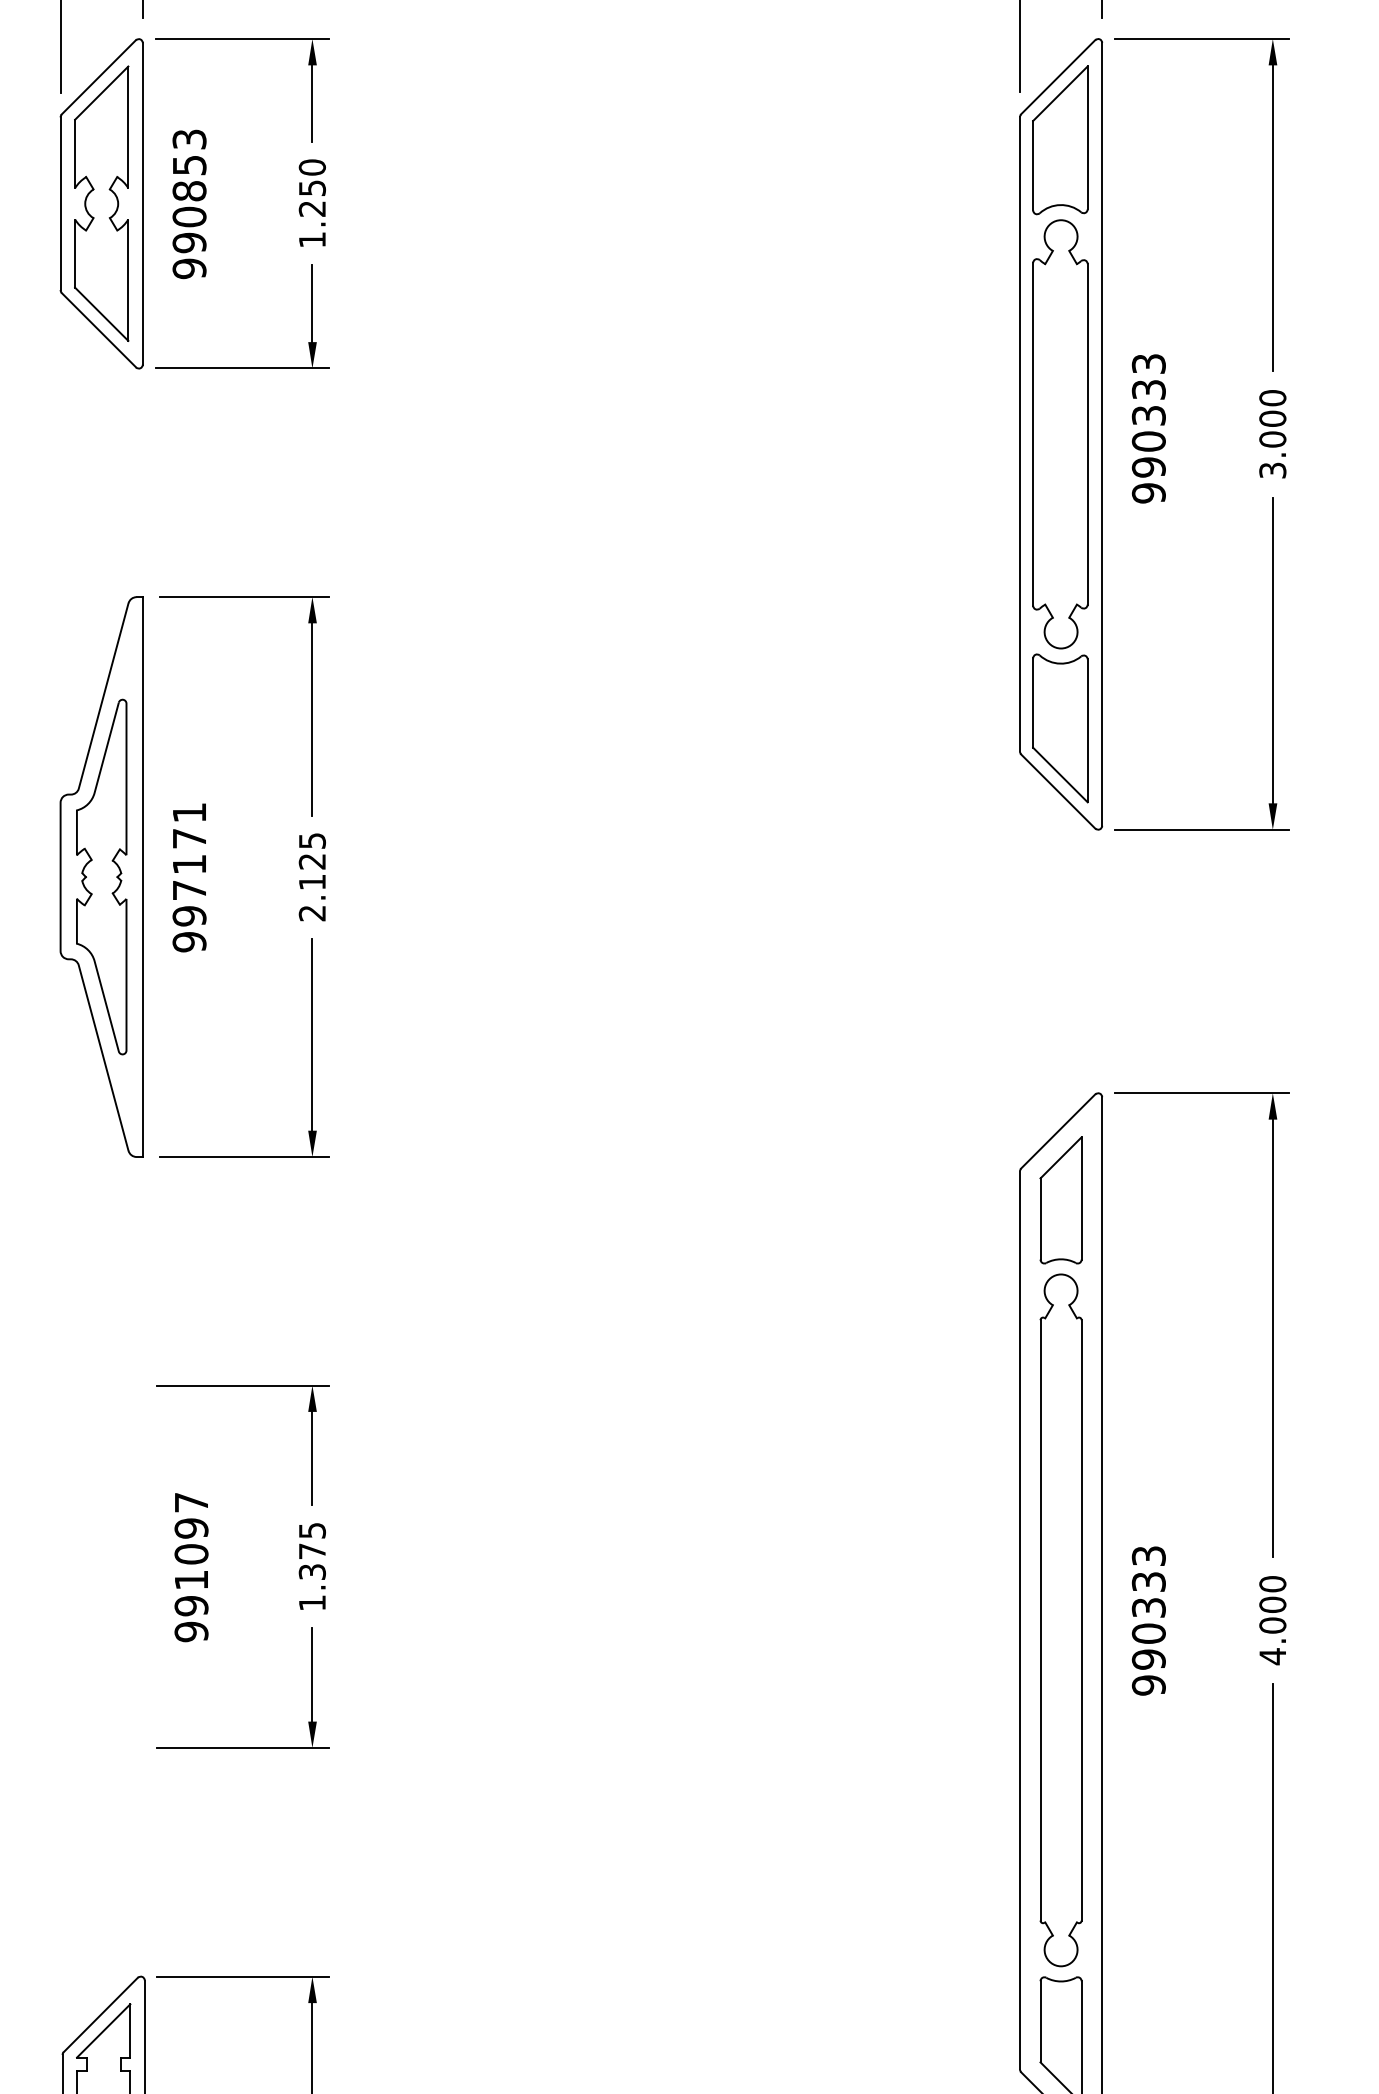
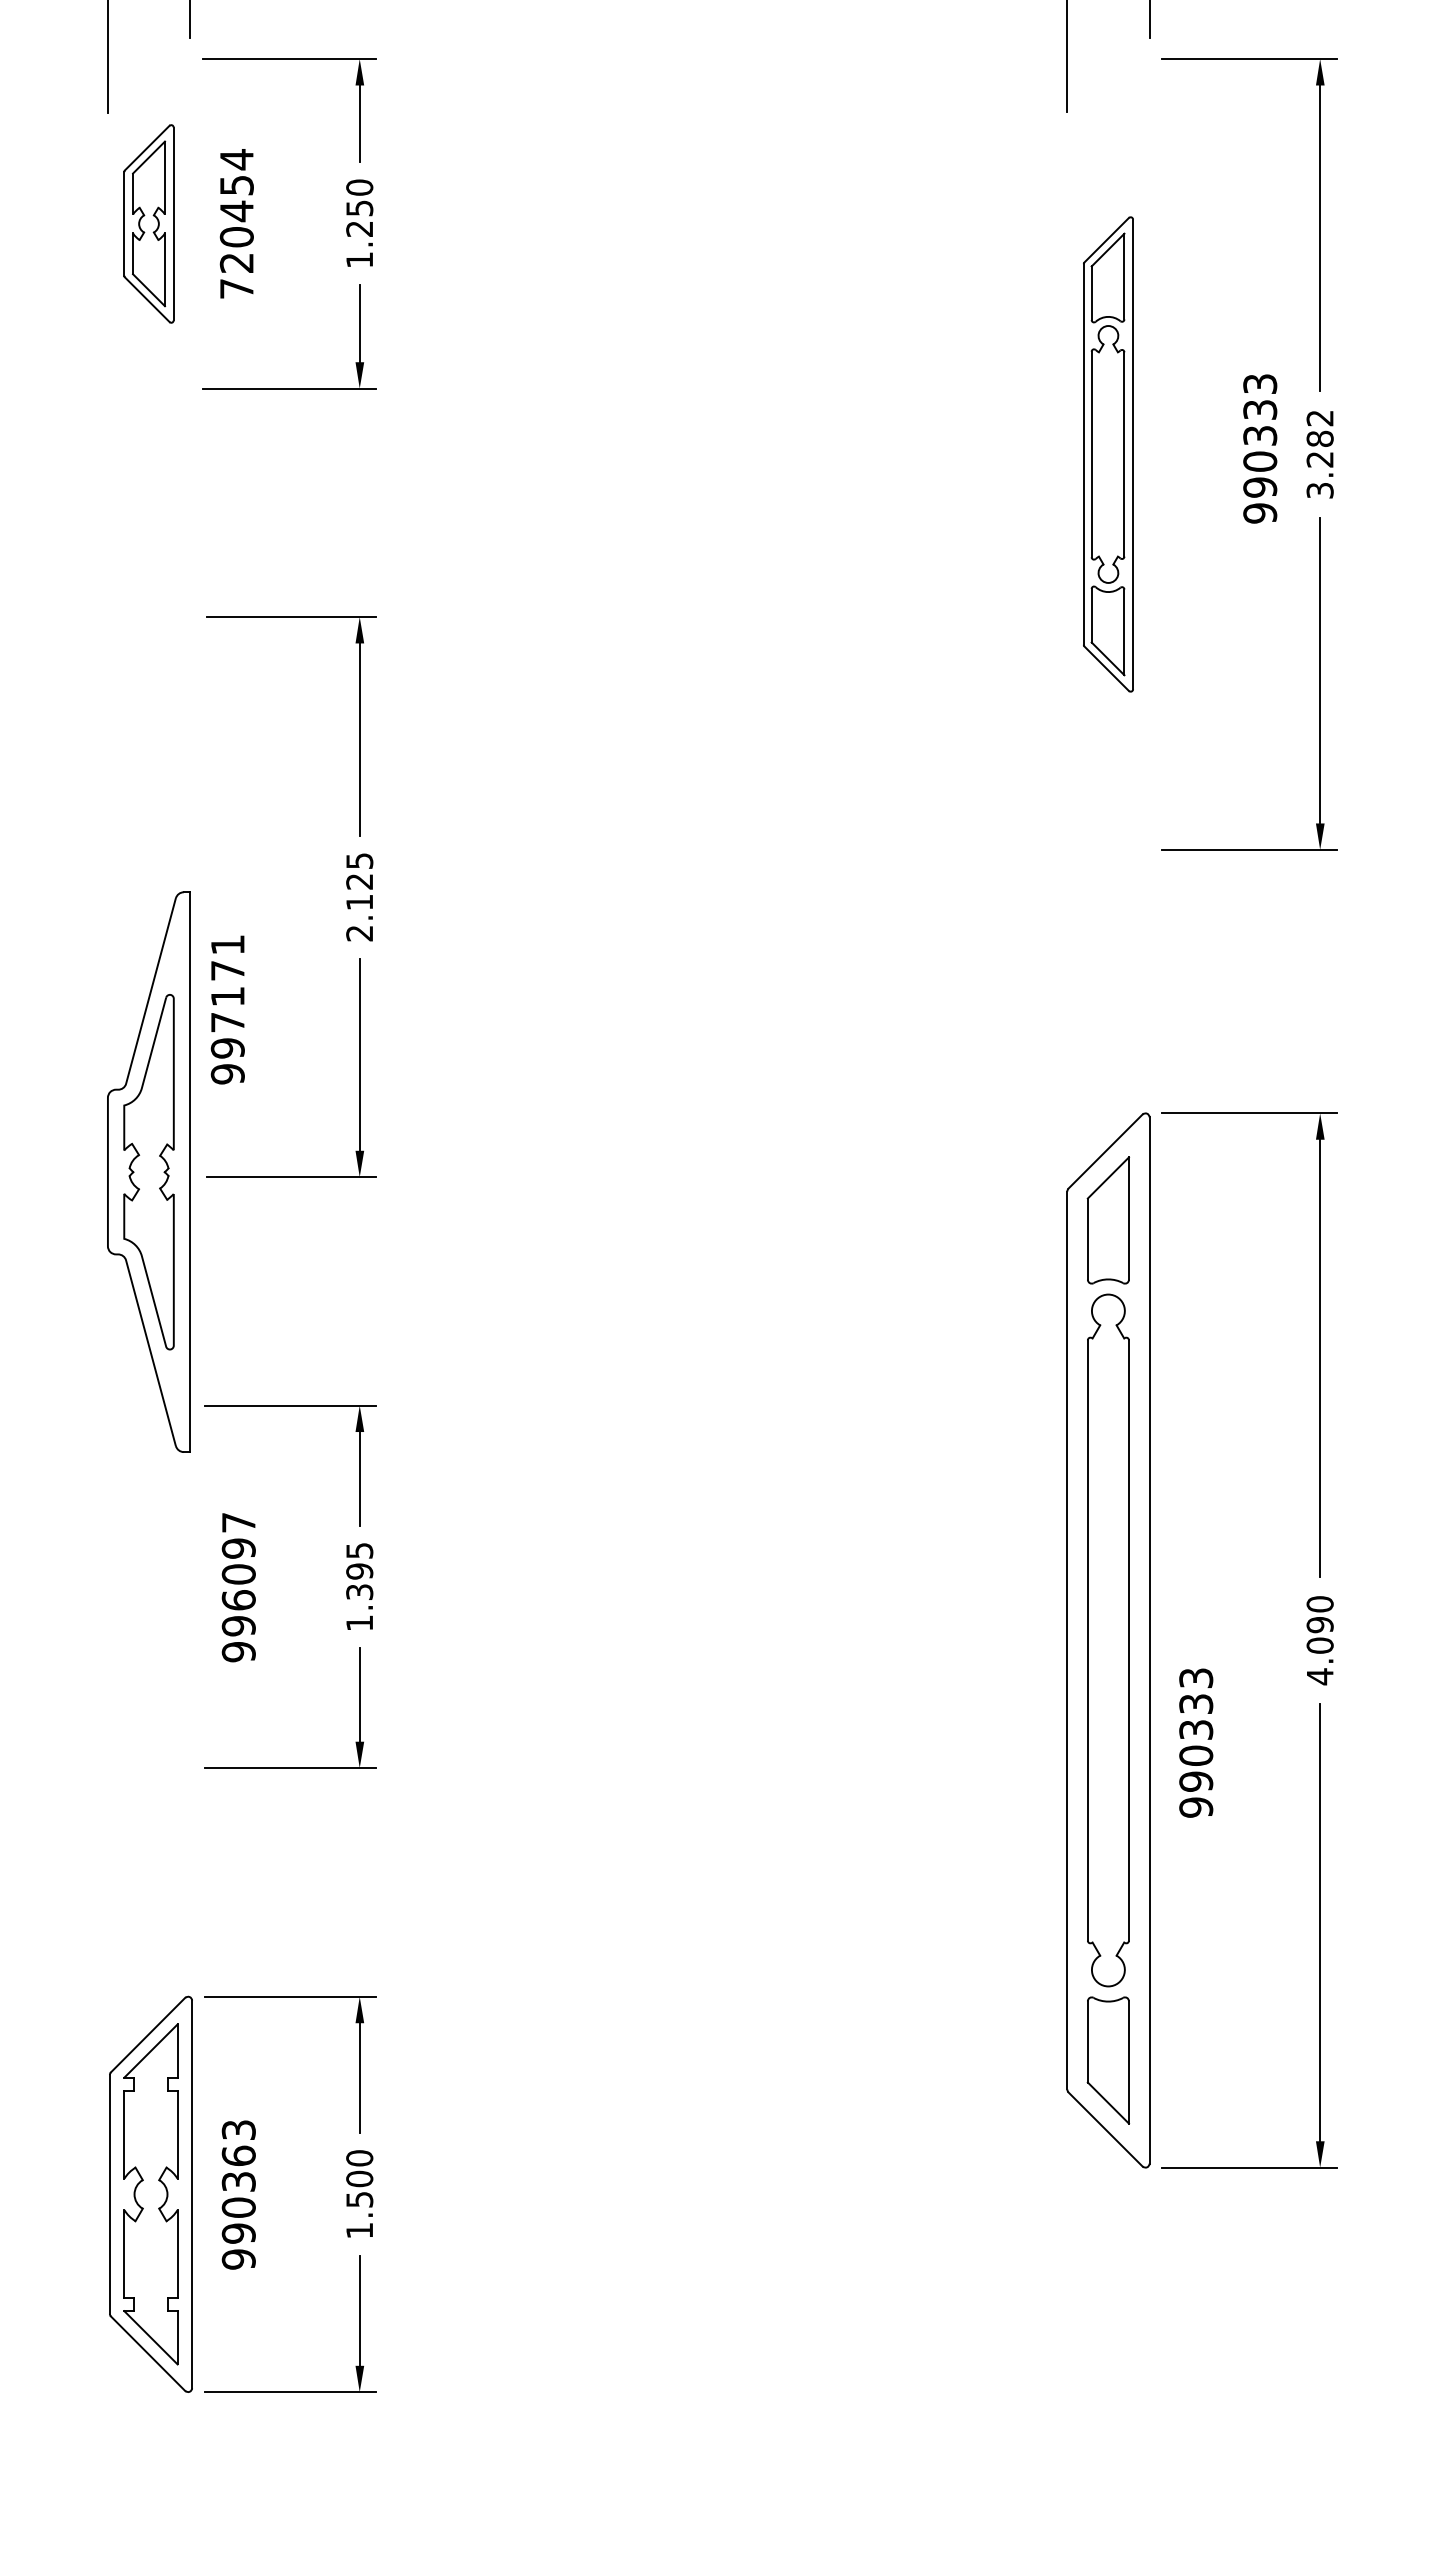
part: (101, 203) -> (148, 223), size x0.6
text: (189, 204) -> (236, 224), 990853 -> 720454
text: (1272, 418) -> (1319, 438), 3.000 -> 3.282
text: (1149, 428) -> (1260, 448), moved
part: (1061, 434) -> (1108, 454), size x0.6
part: (101, 876) -> (148, 1171), moved
text: (189, 877) -> (227, 1009), moved
text: (312, 1551) -> (359, 1571), 1.375 -> 1.395
text: (191, 1580) -> (238, 1600), 991097 -> 996097
text: (1272, 1604) -> (1319, 1624), 4.000 -> 4.090
text: (1149, 1620) -> (1196, 1742), moved

